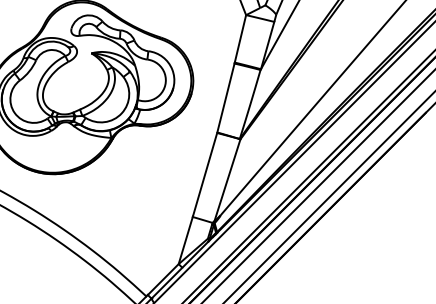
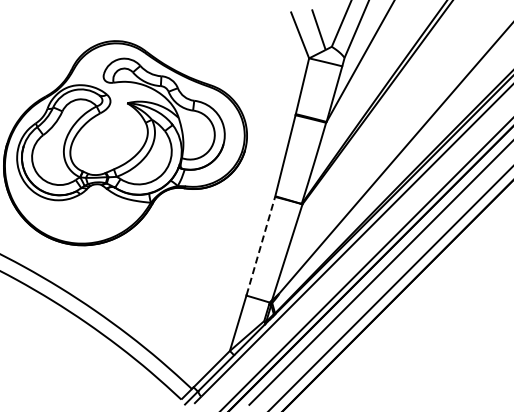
line: (205, 174) -> (261, 245), solid -> dashed

